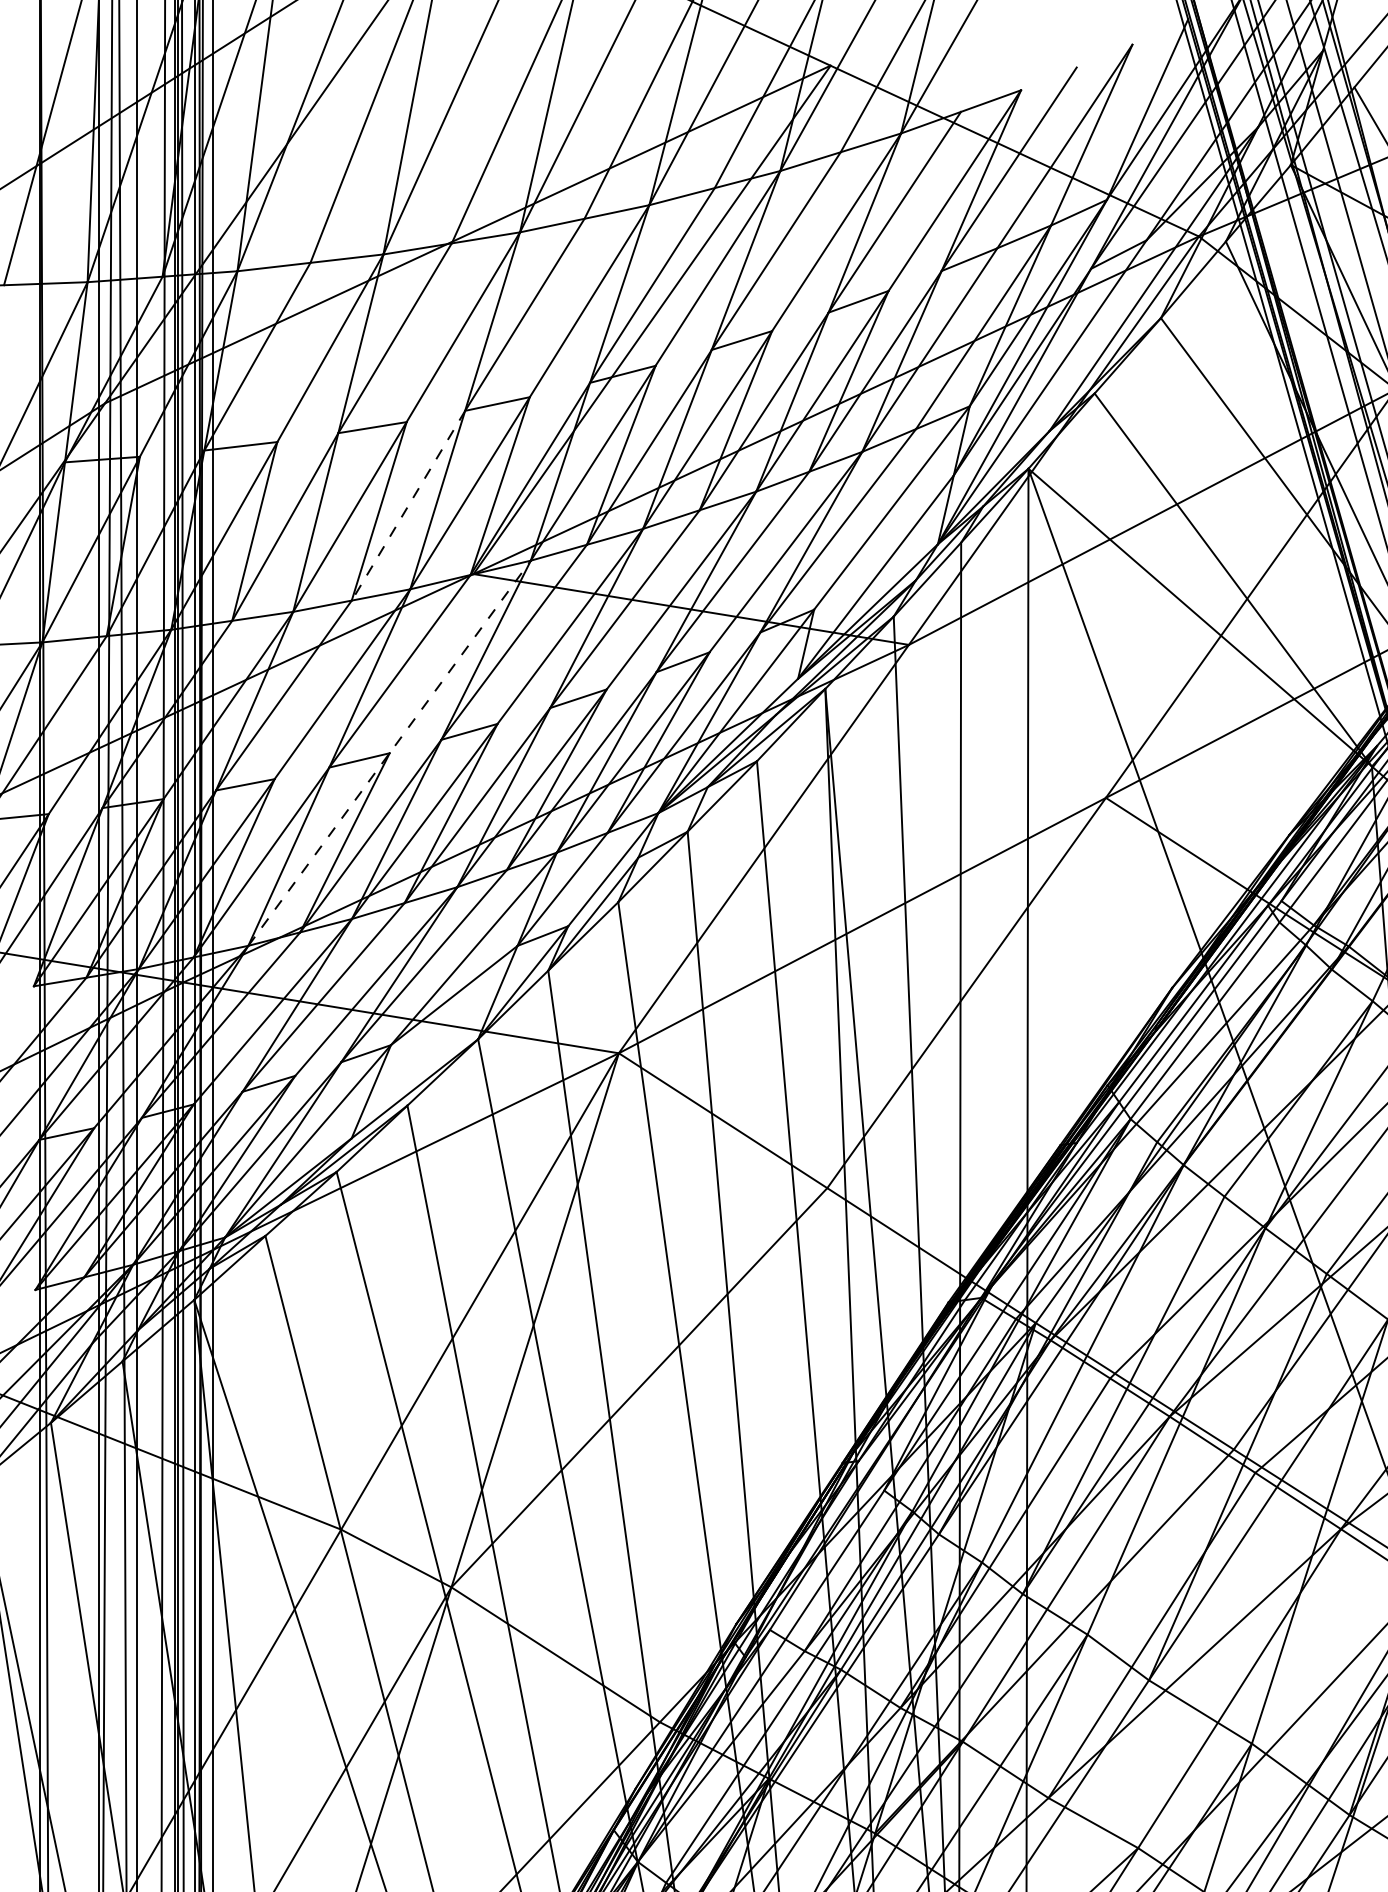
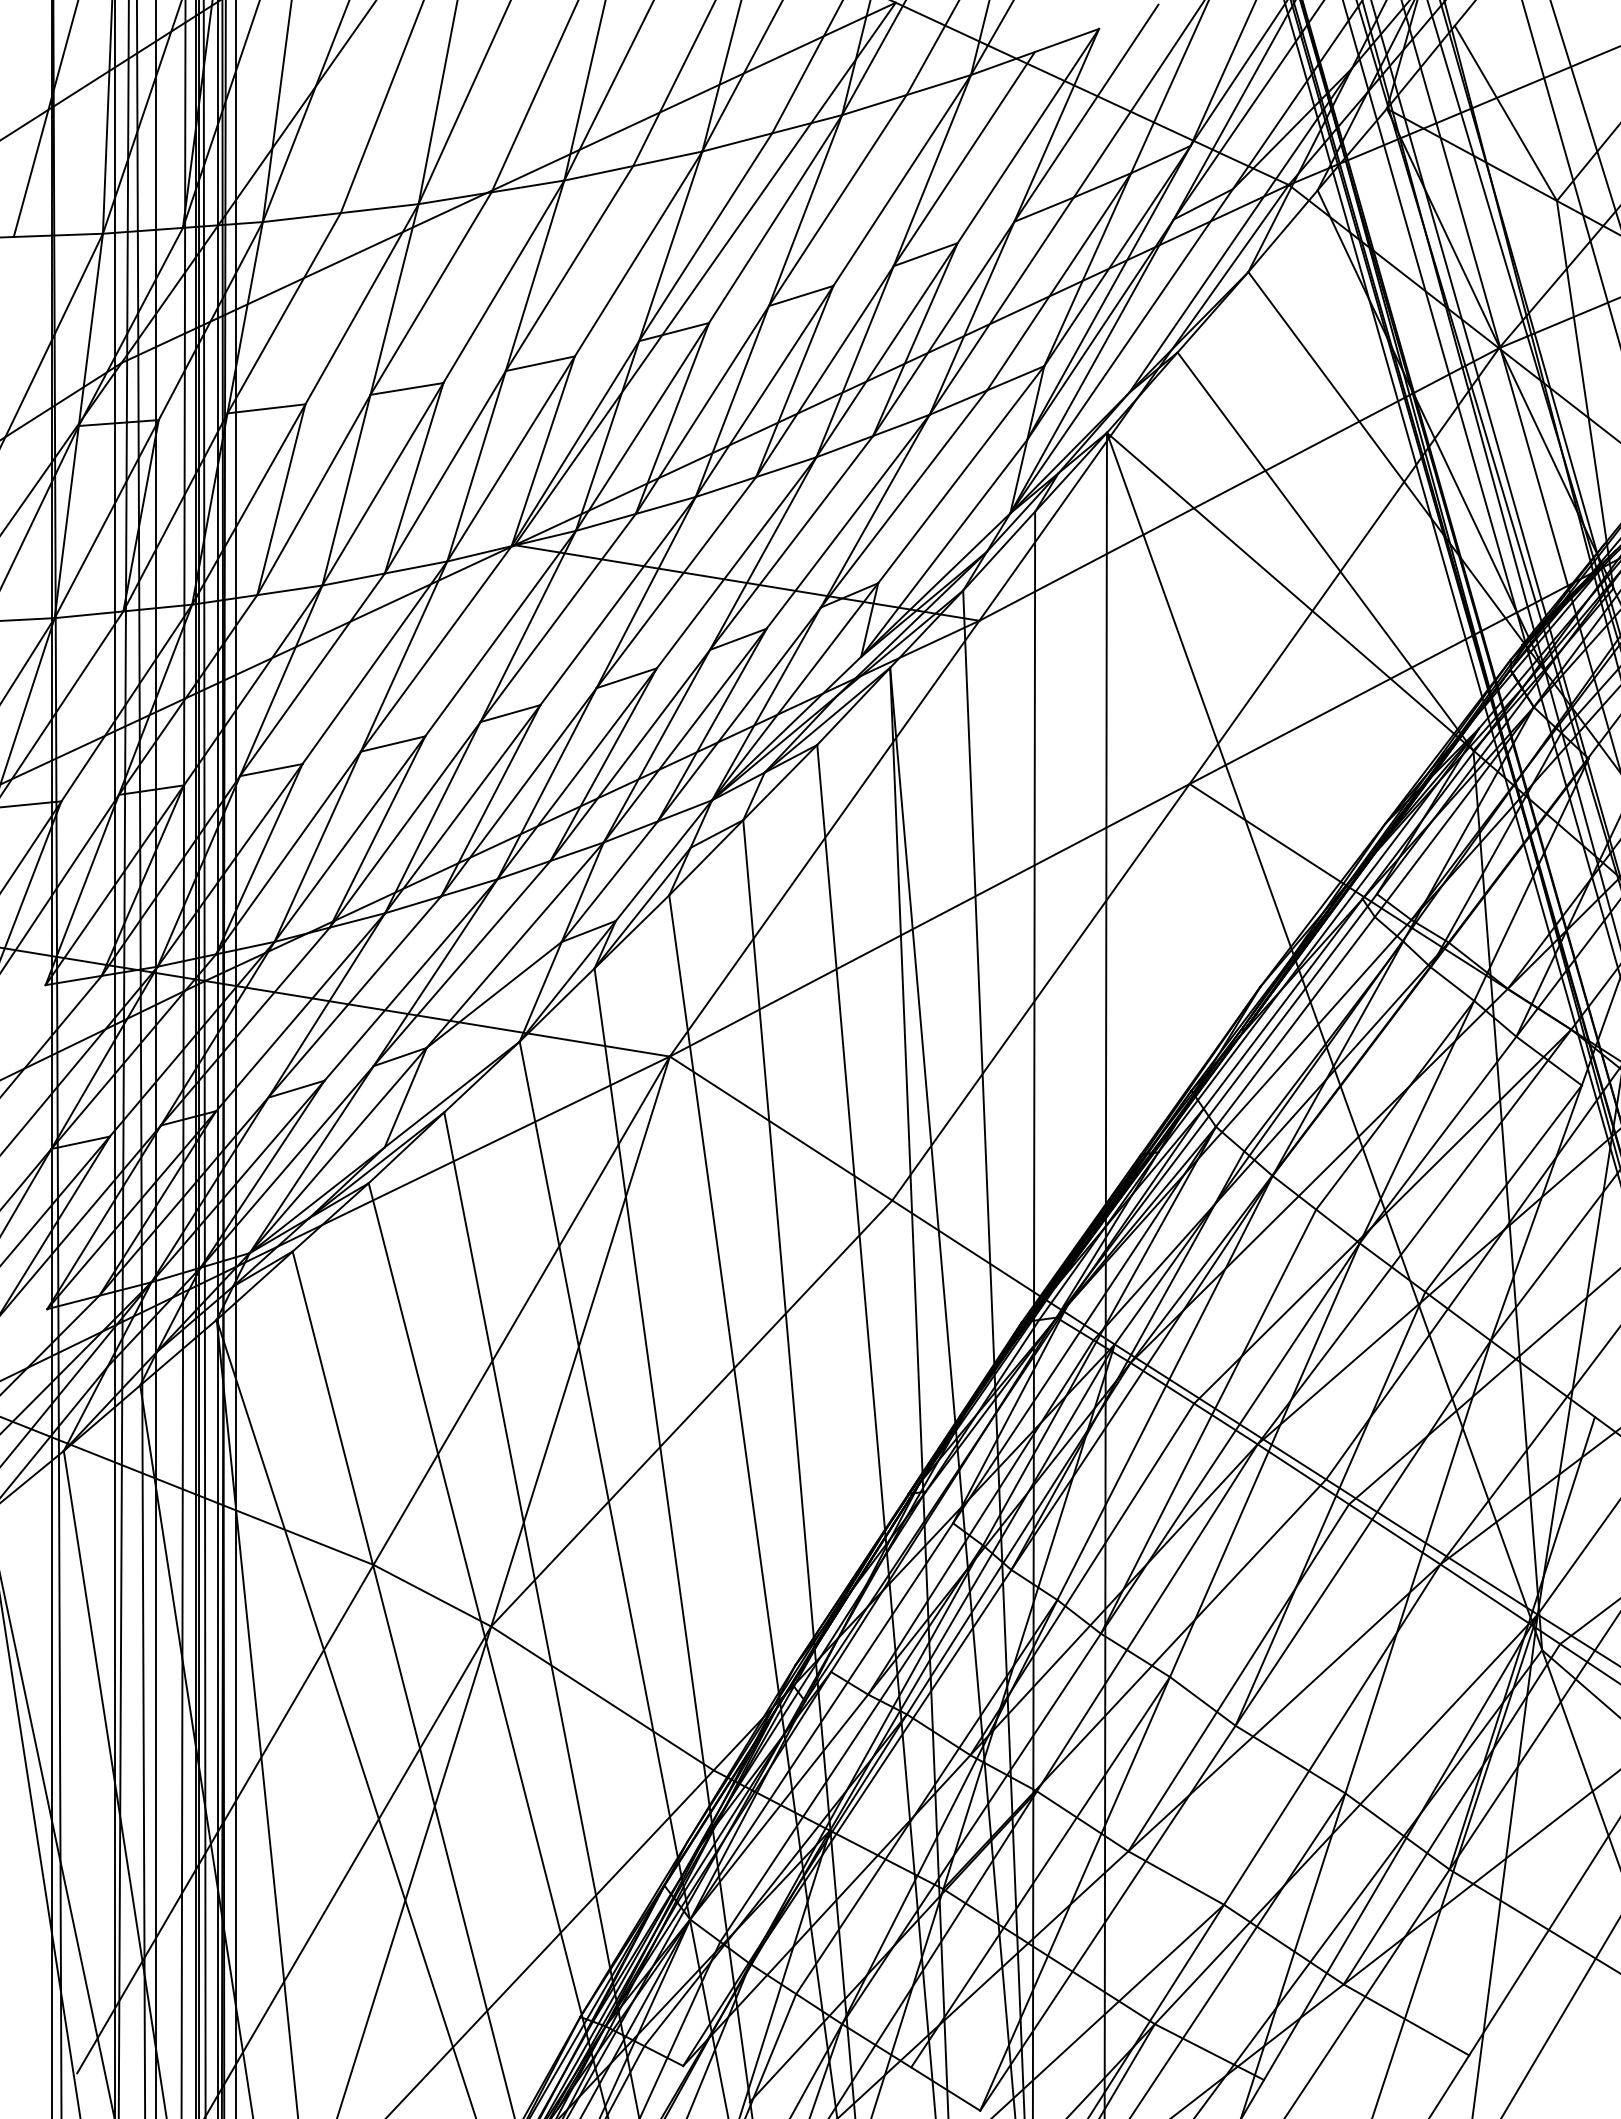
line: (408, 505) -> (445, 472), dashed -> solid
line: (389, 753) -> (425, 736), dashed -> solid

